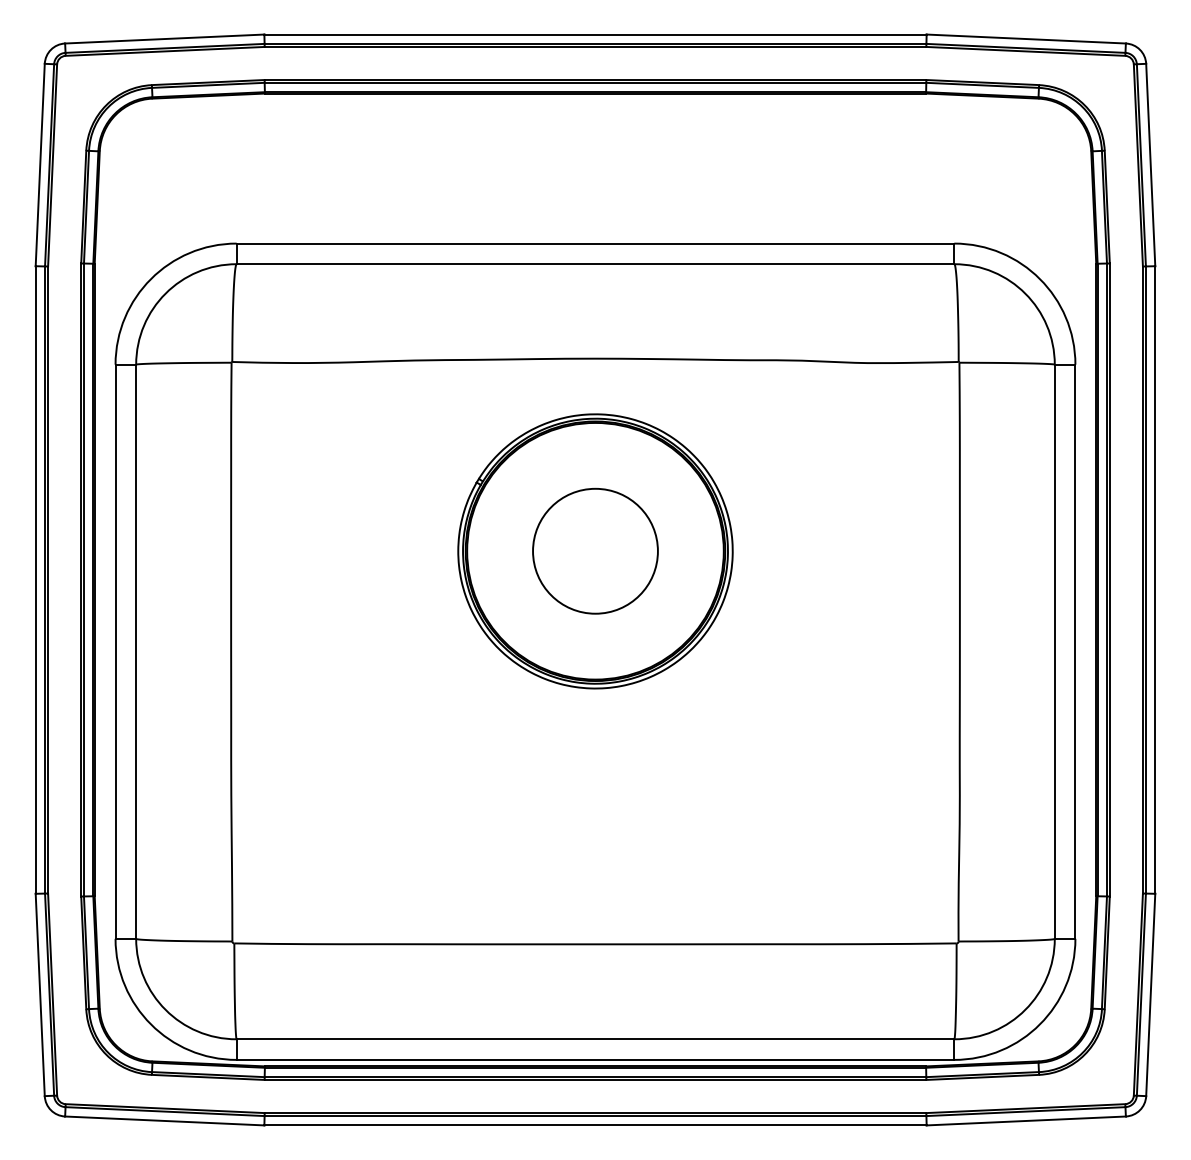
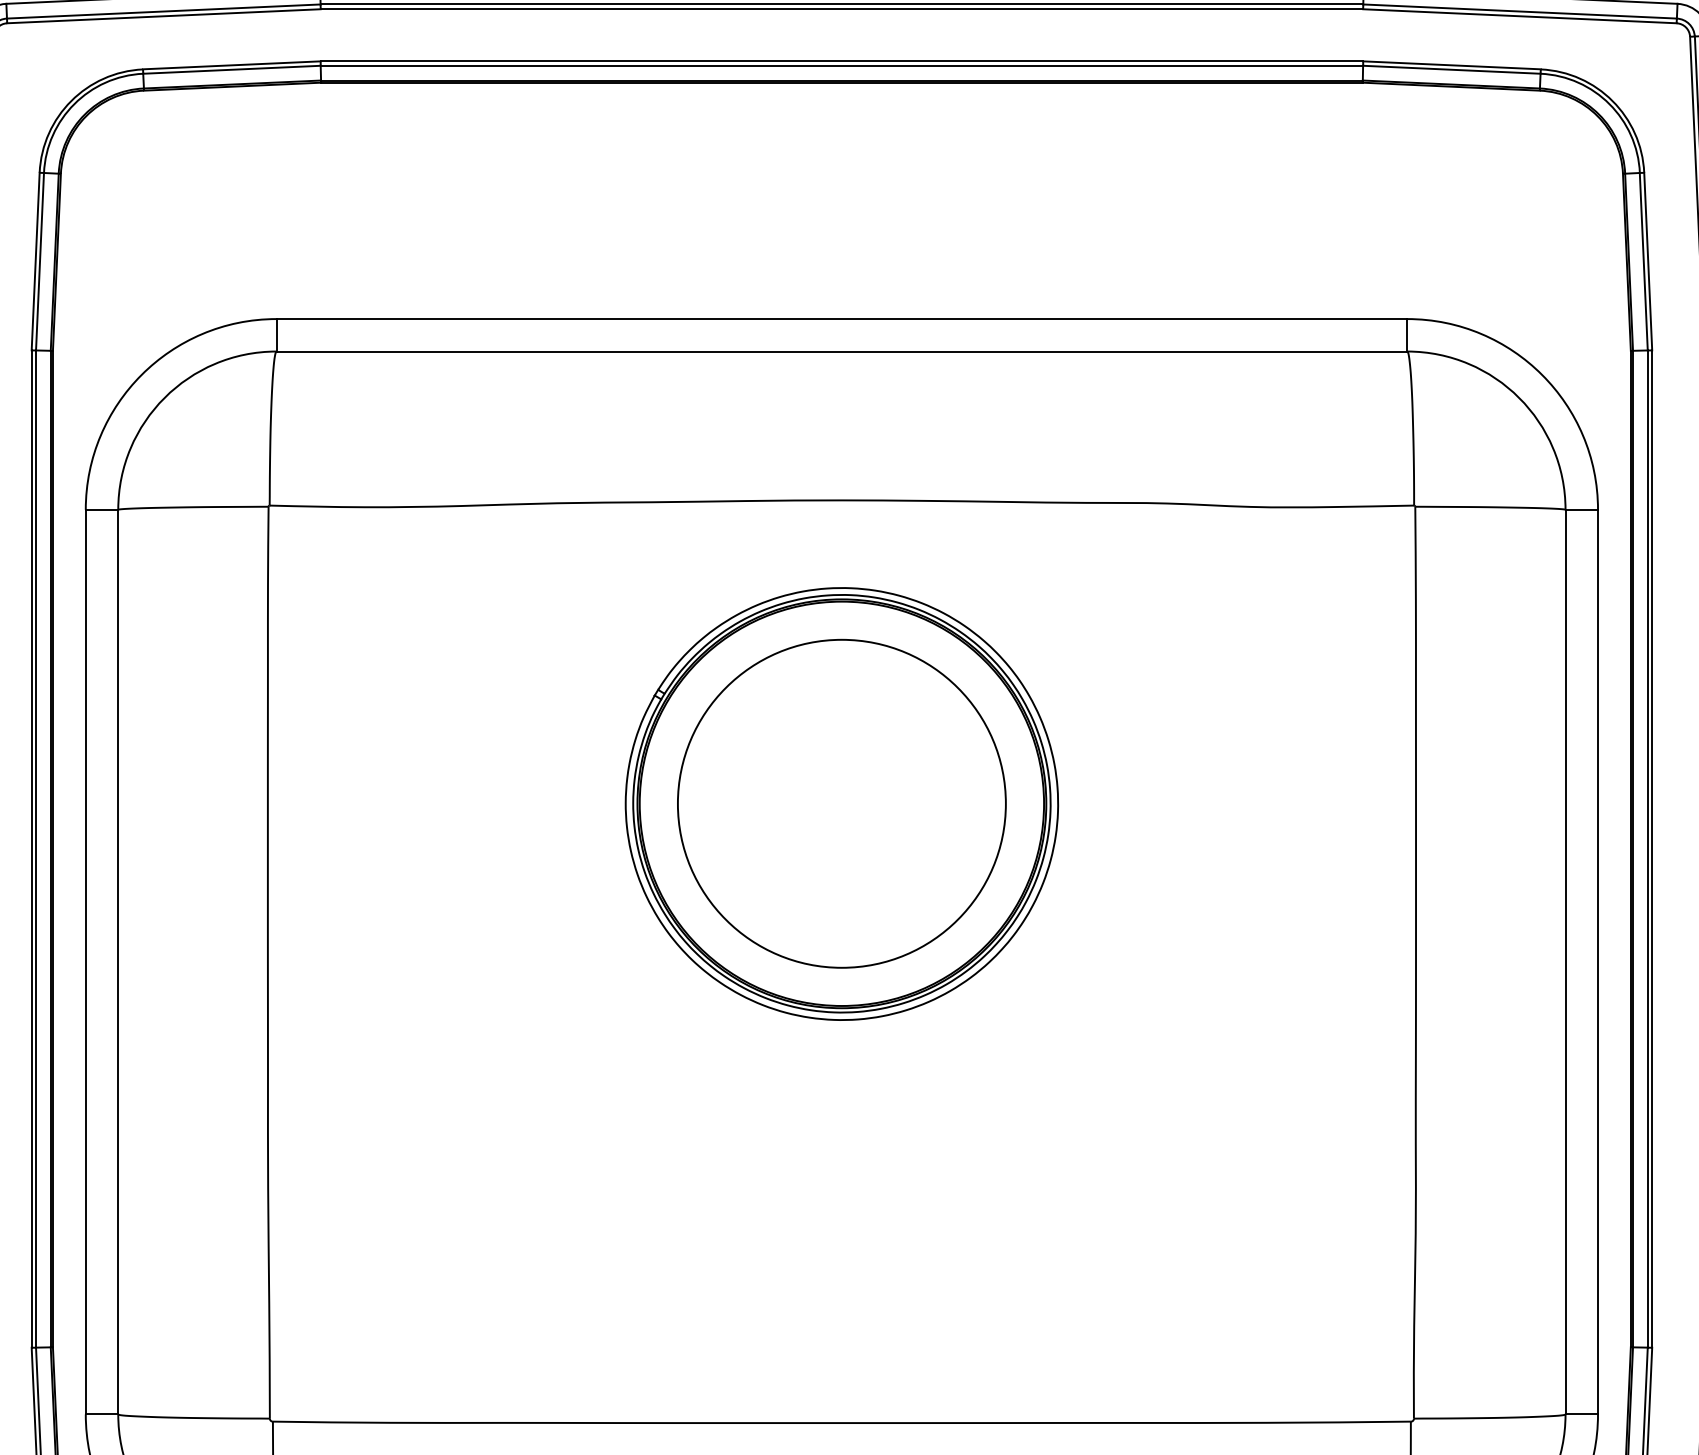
circle: (595, 551) -> (841, 804), size x1.67

